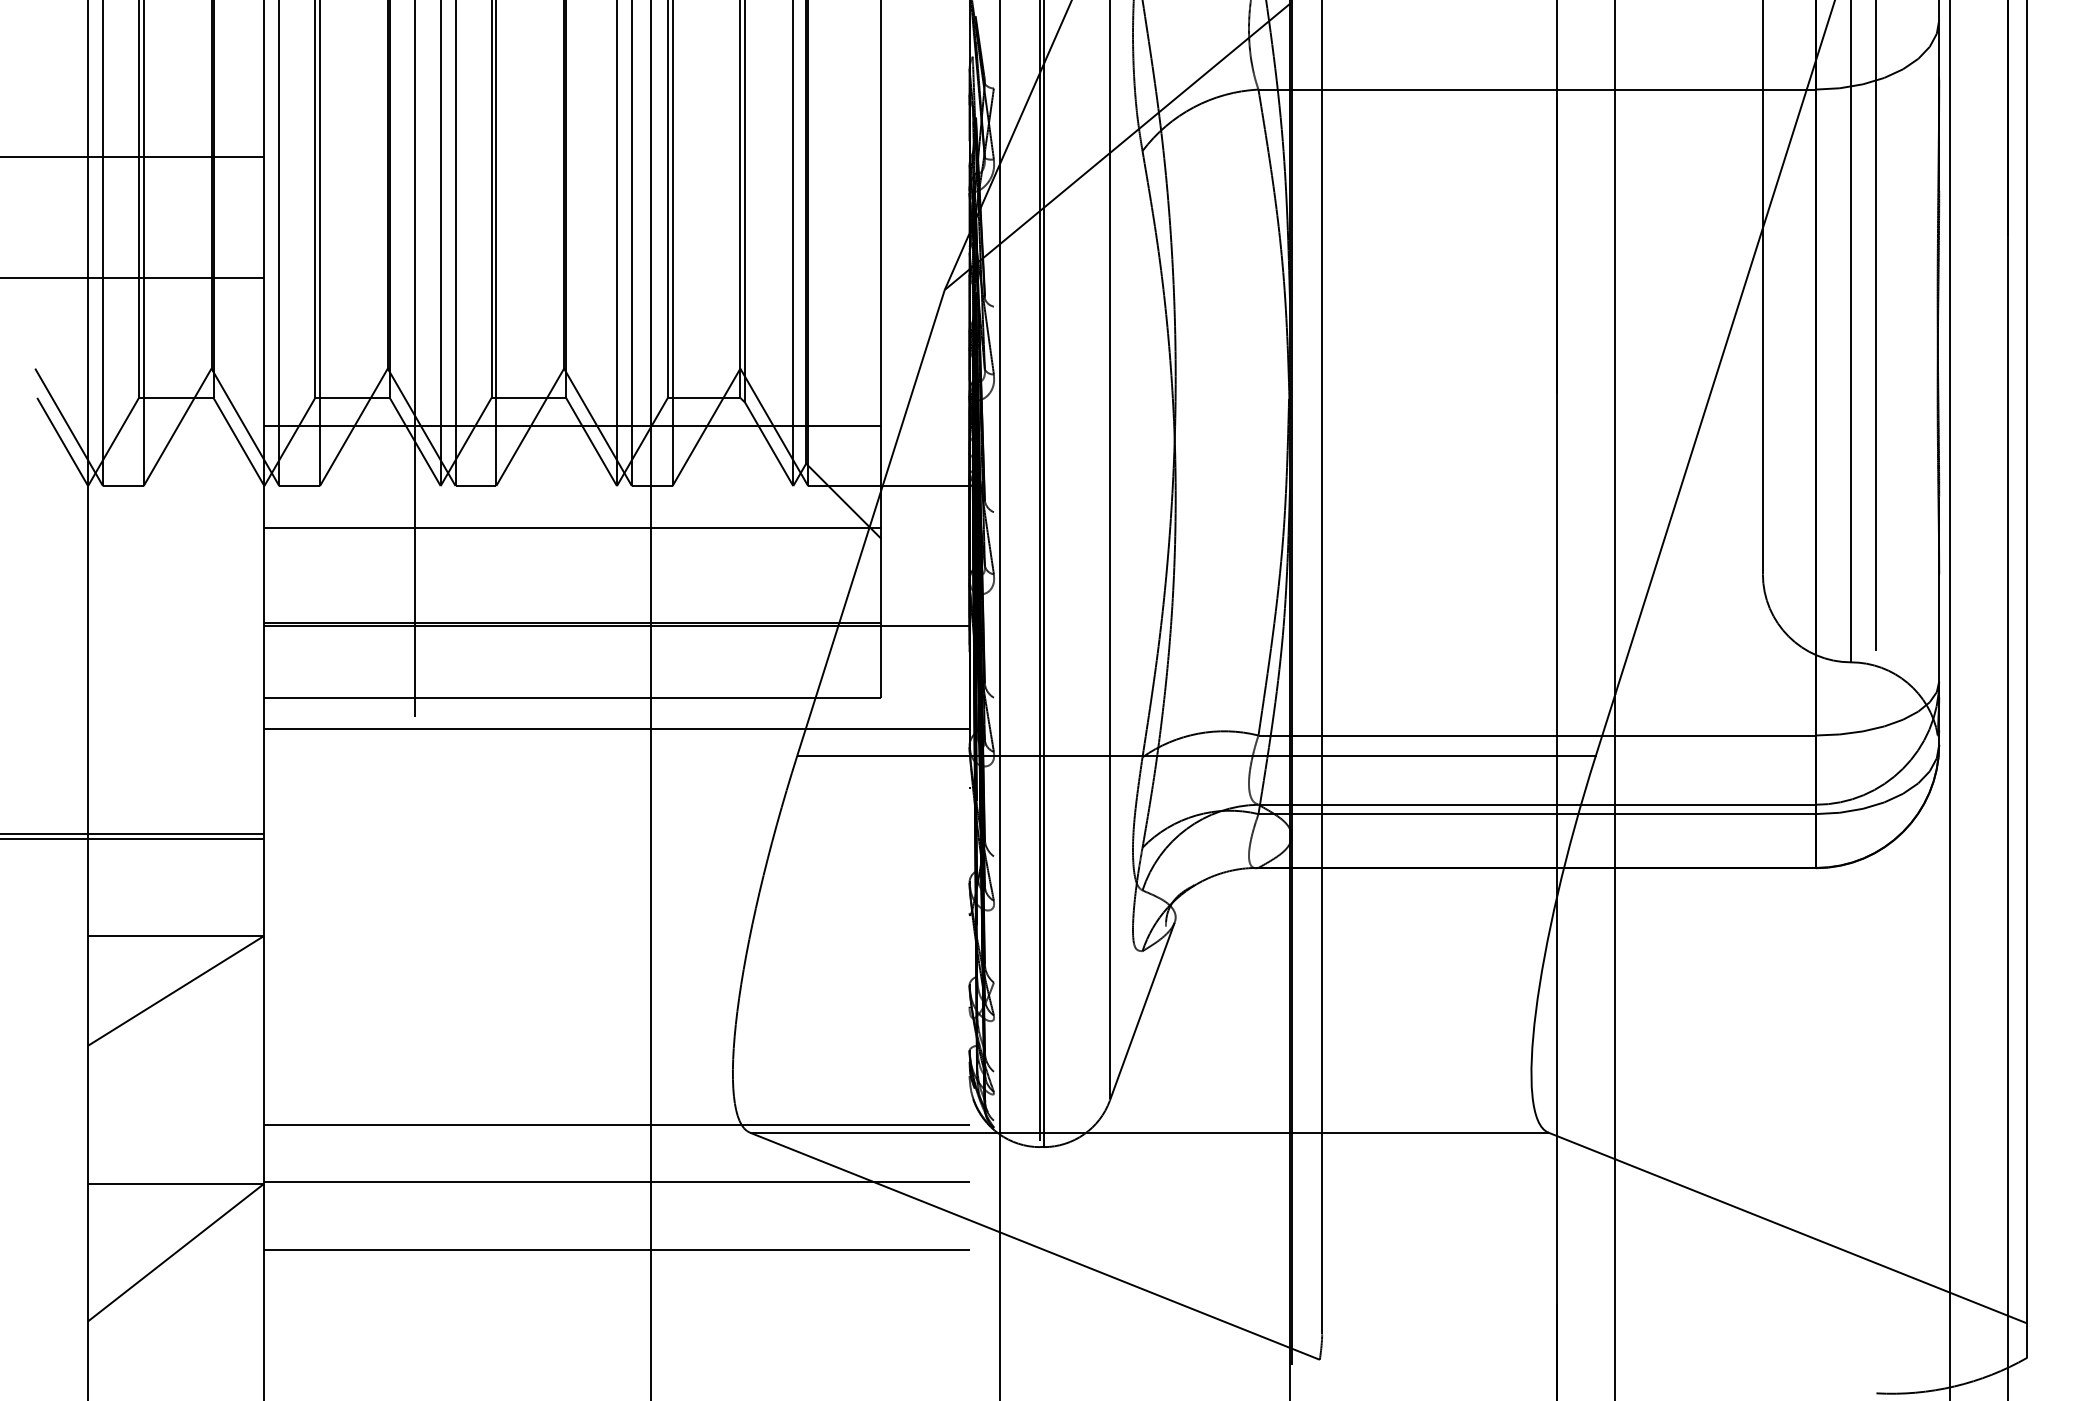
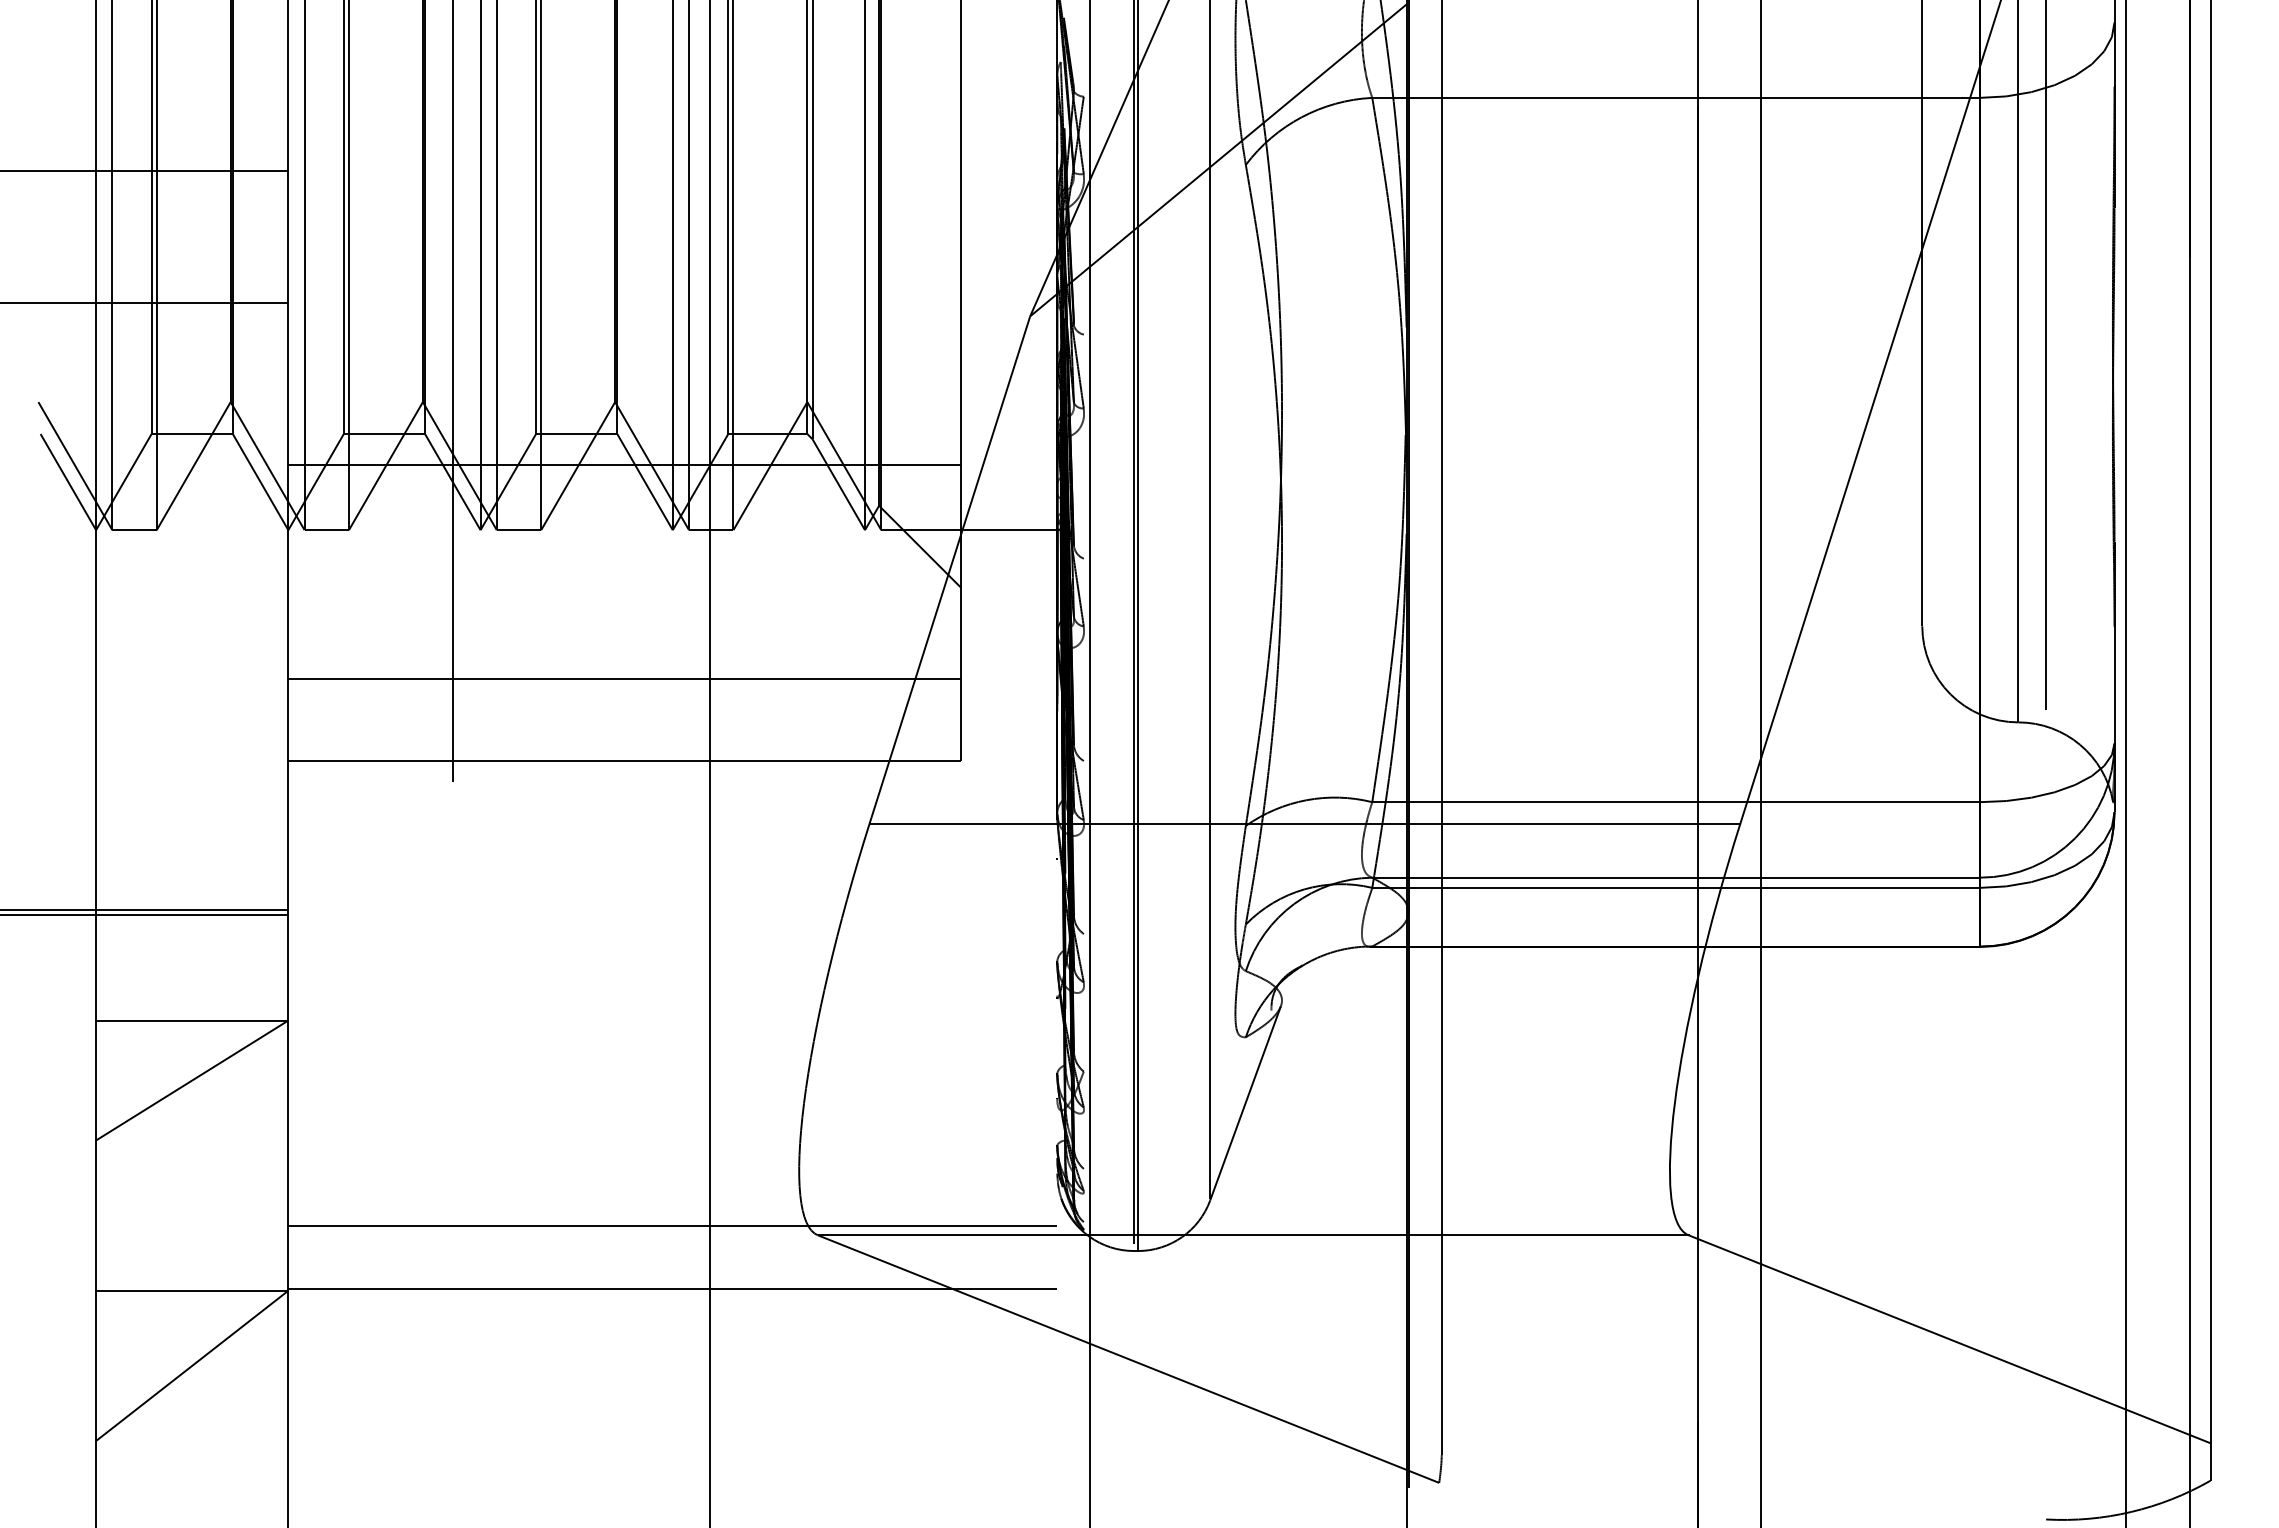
line: (572, 528) -> (624, 576), removed
line: (616, 625) -> (672, 682), removed
line: (616, 729) -> (672, 795), removed
line: (616, 1250) -> (672, 1363), removed

